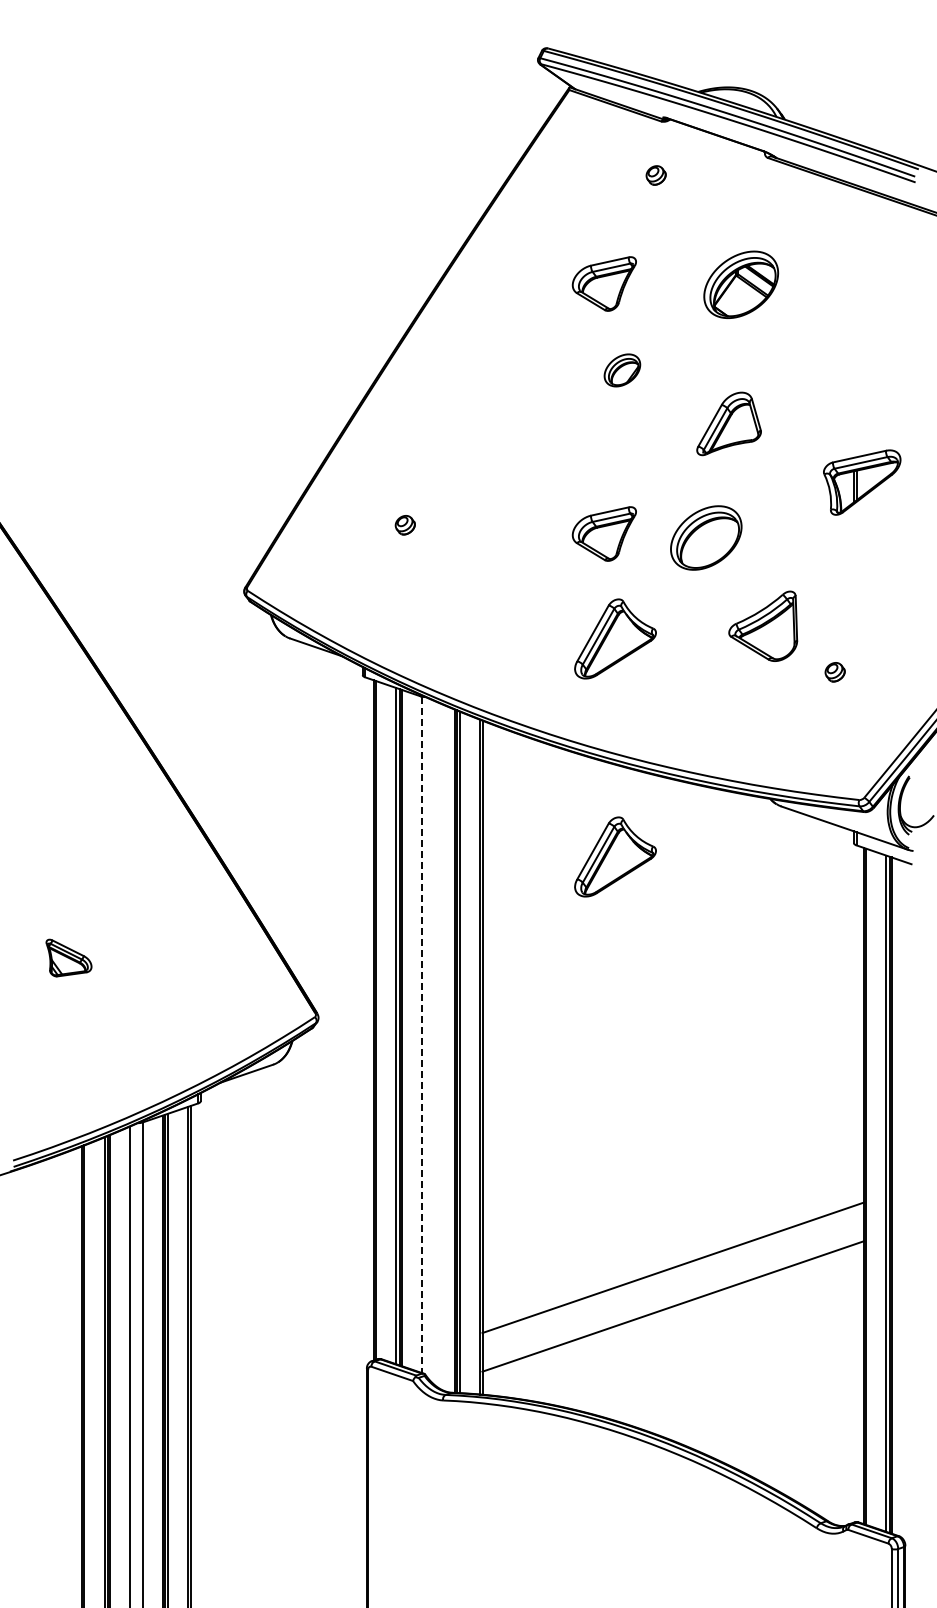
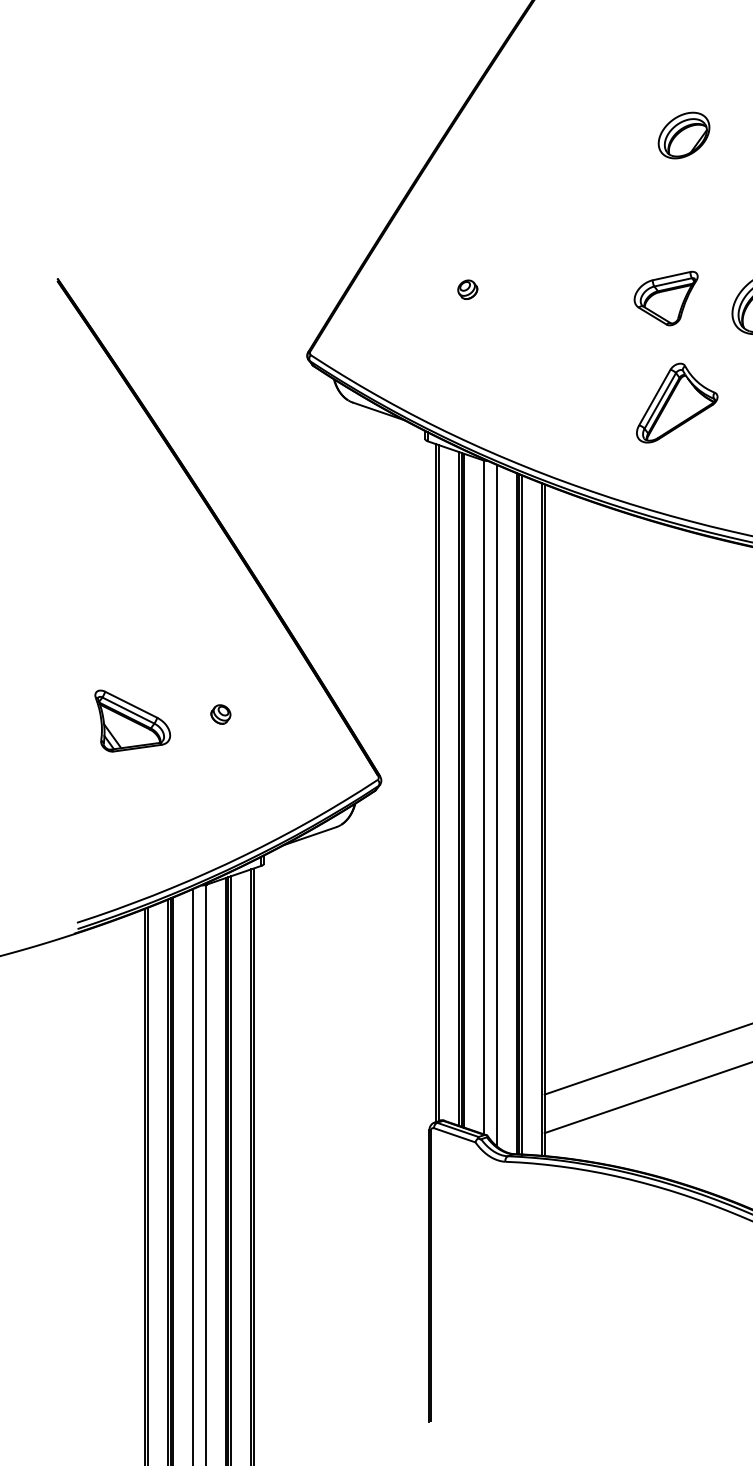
part: (603, 283) -> (665, 48), removed
part: (622, 370) -> (684, 135), size x1.43
part: (615, 856) -> (677, 619), removed
part: (157, 951) -> (220, 714), added
part: (68, 957) -> (132, 720), size x1.67
line: (421, 1035) -> (483, 798), dashed -> solid
line: (434, 1042) -> (496, 805), added

